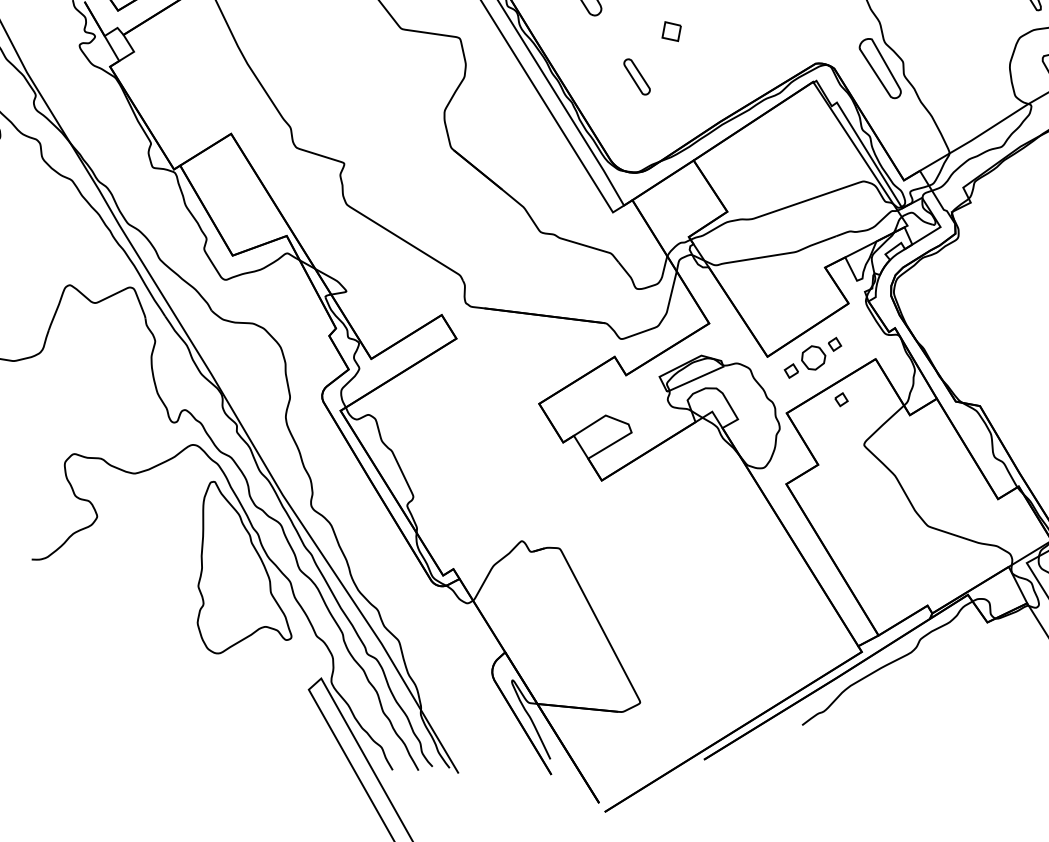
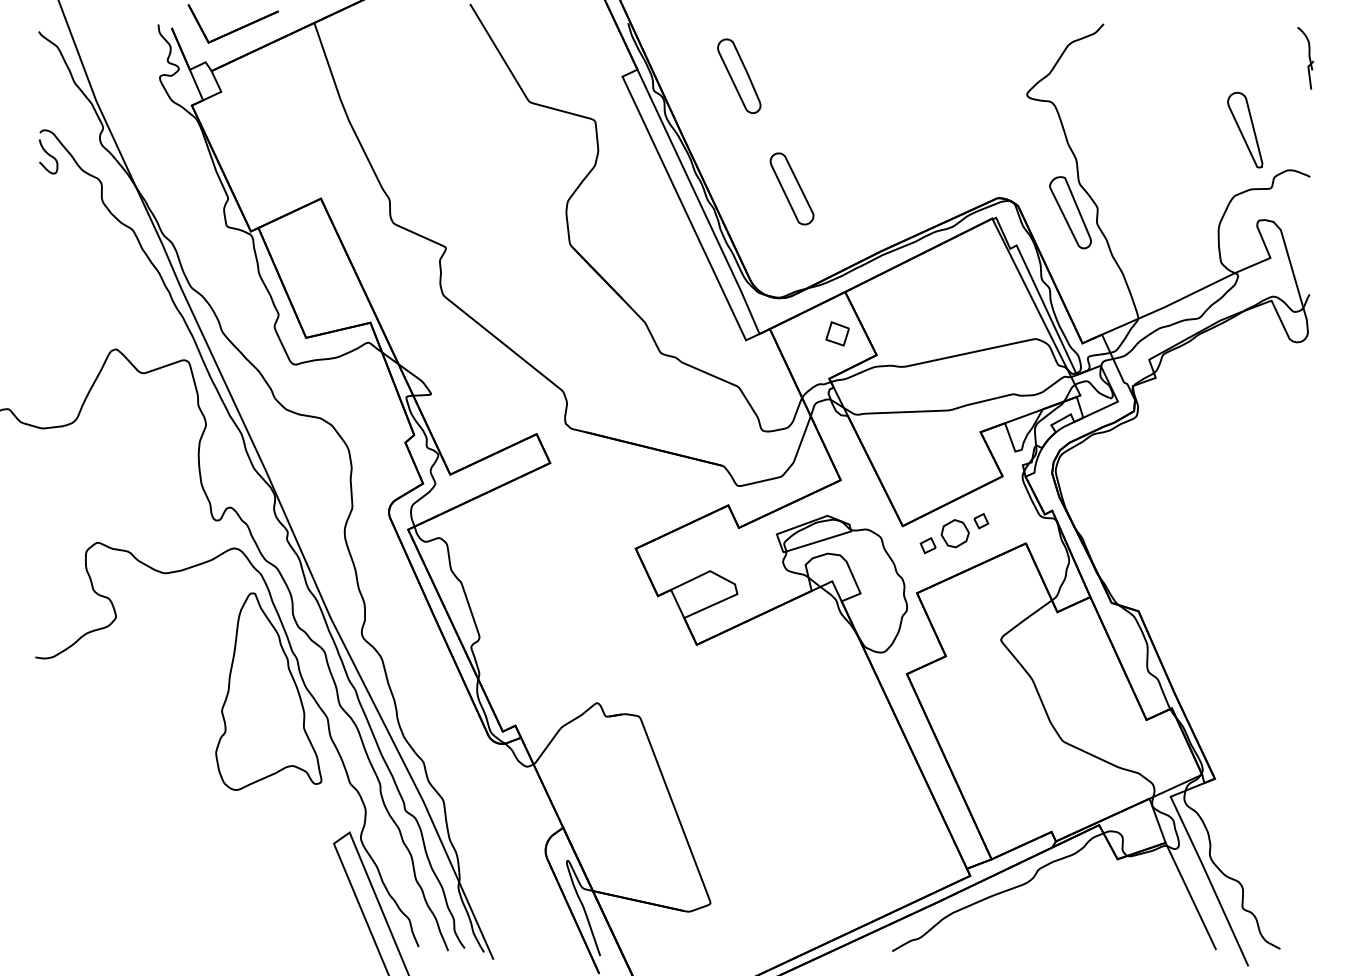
part: (671, 31) -> (837, 333), moved
part: (636, 76) -> (791, 188), size x1.67
part: (841, 399) -> (981, 585), removed

